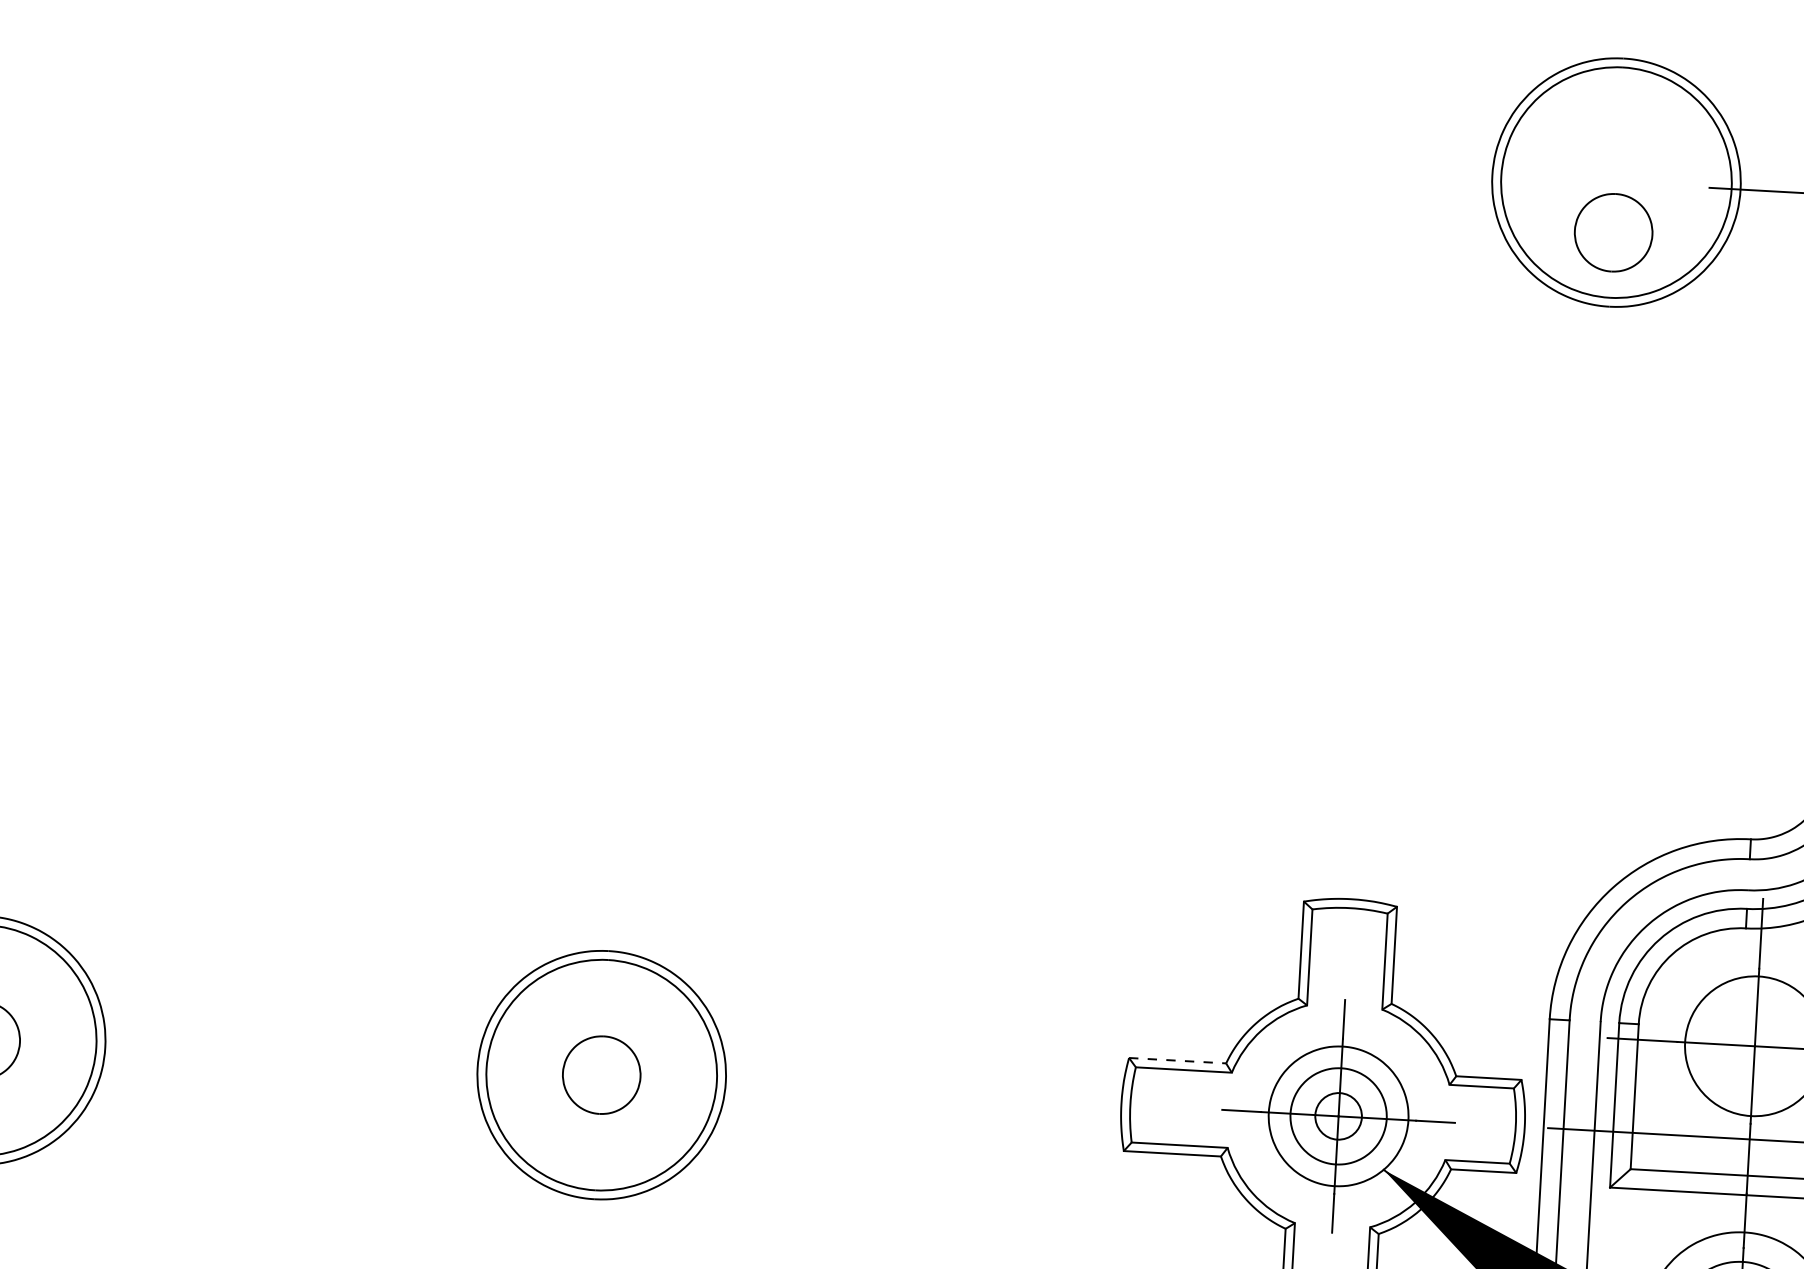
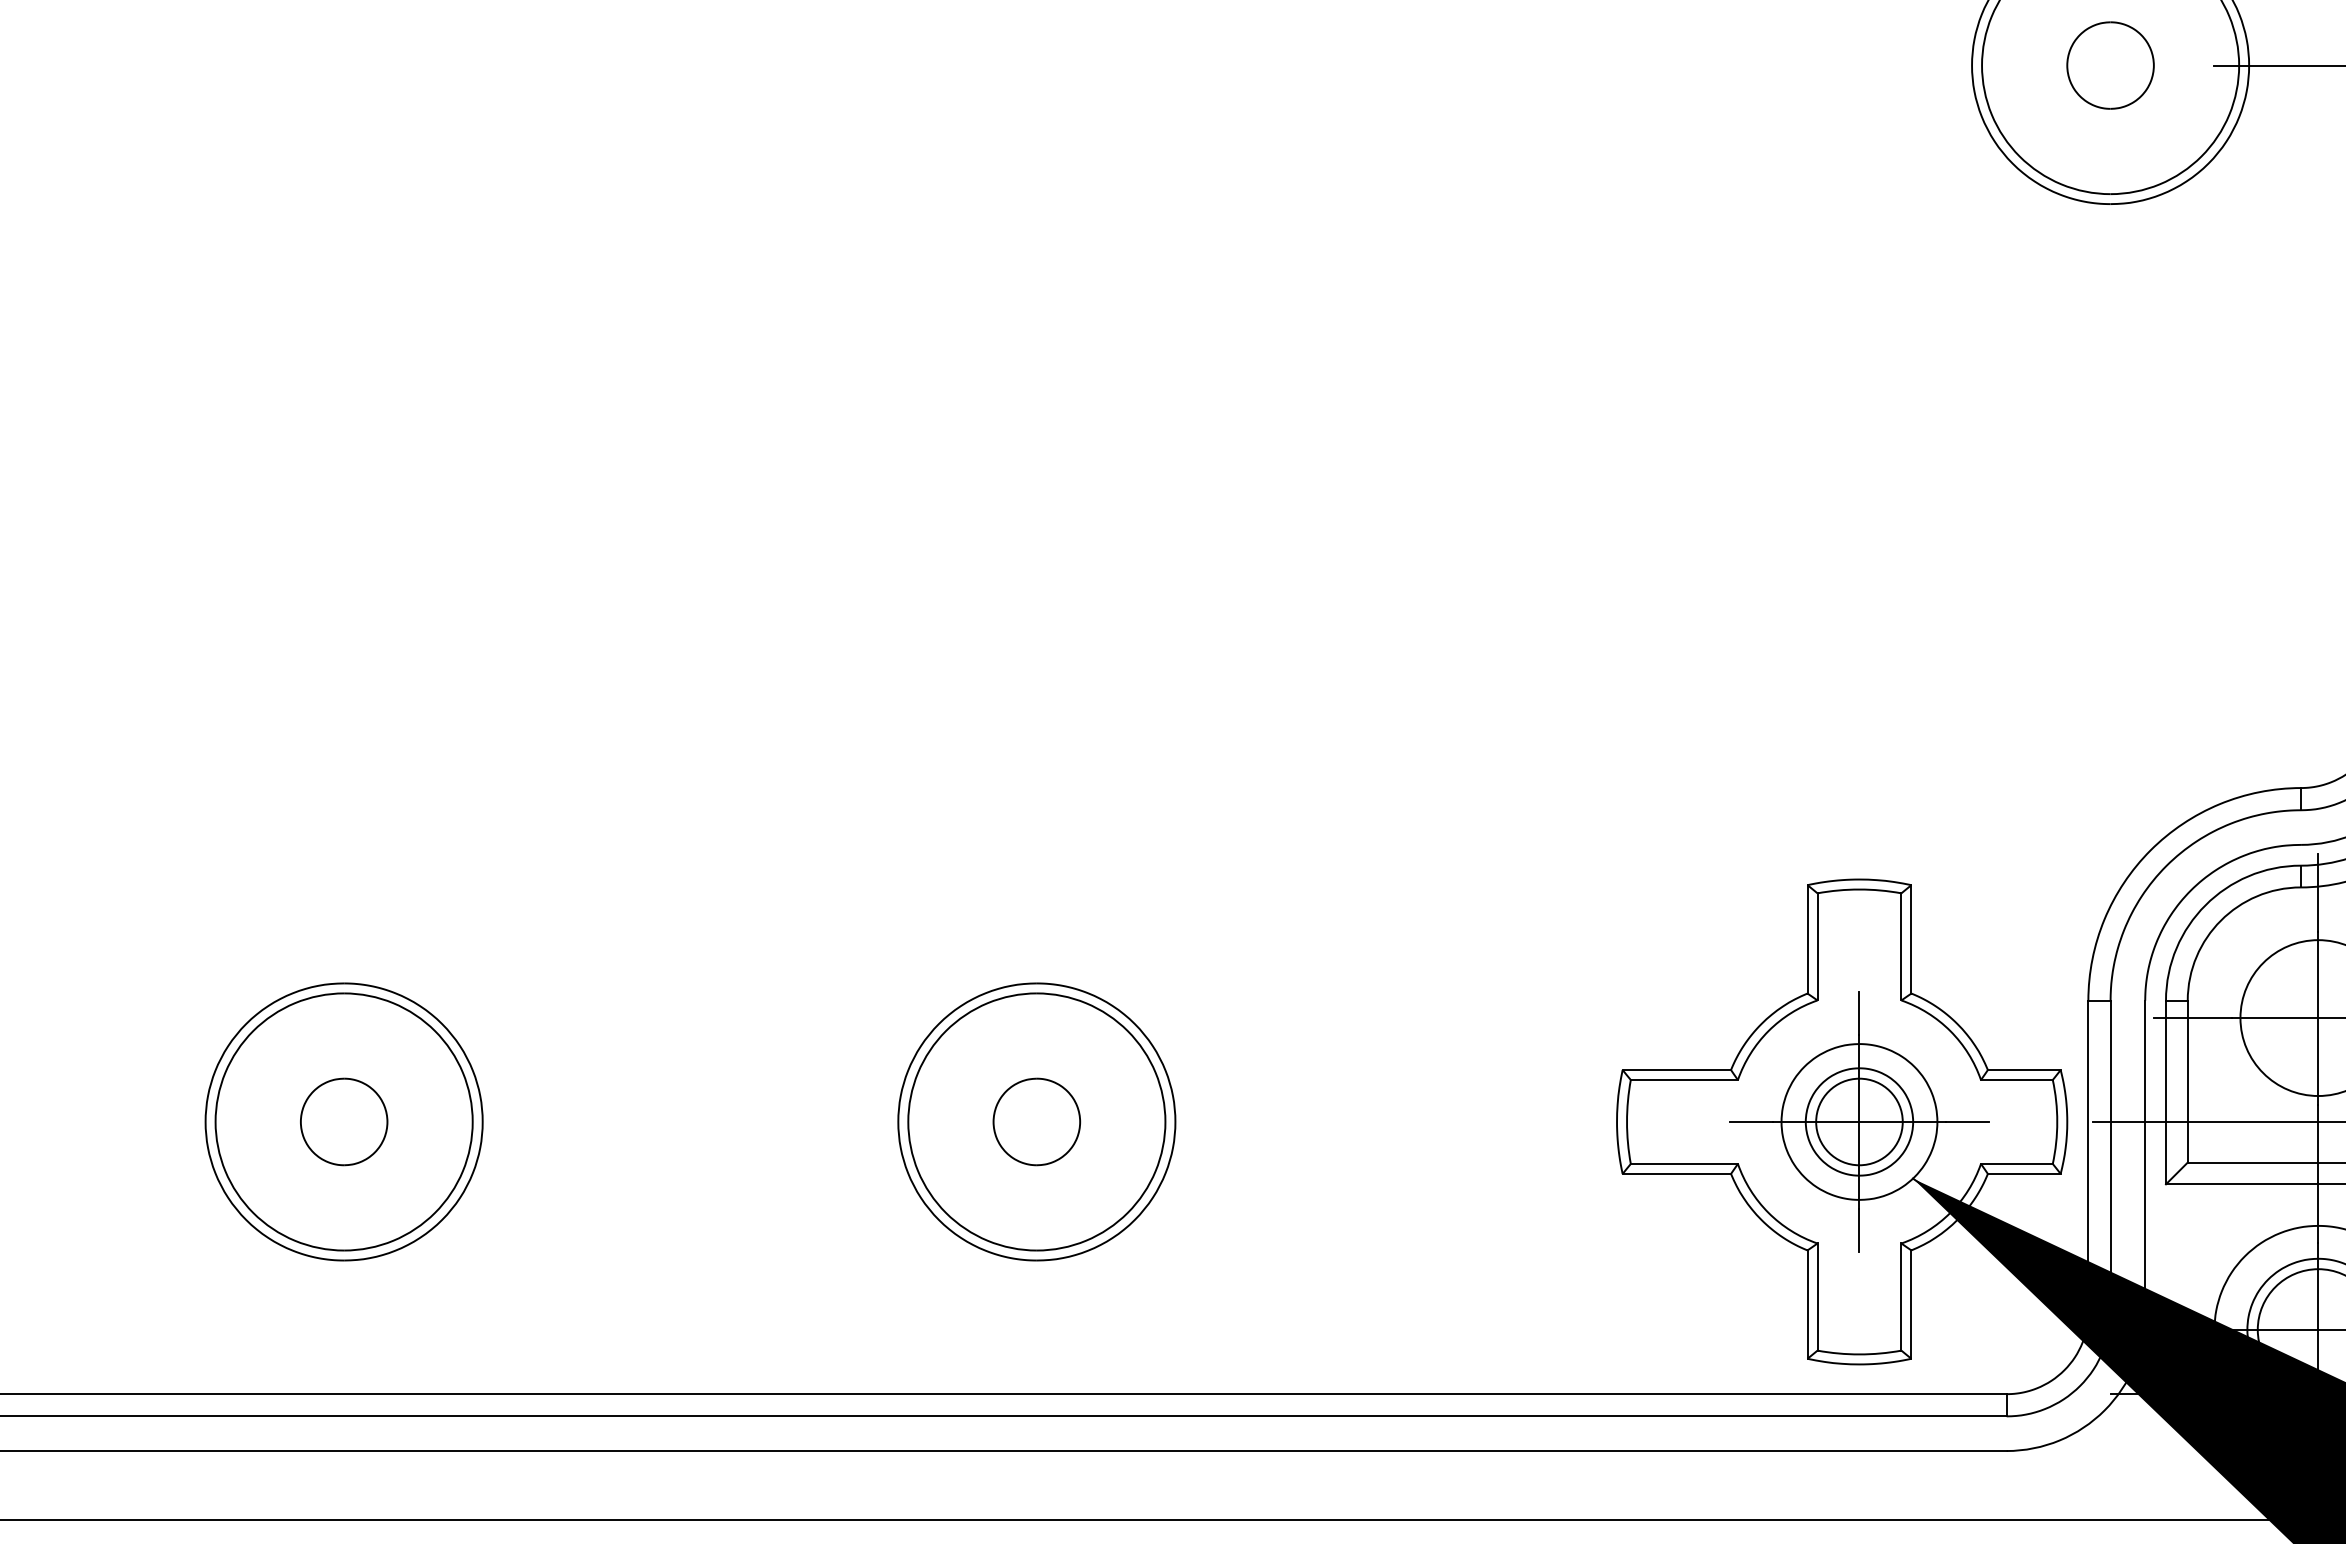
part: (1613, 232) -> (2110, 65), moved
line: (1178, 1061) -> (1677, 1070), dashed -> solid
circle: (1338, 1115) -> (1859, 1121), size x1.67

